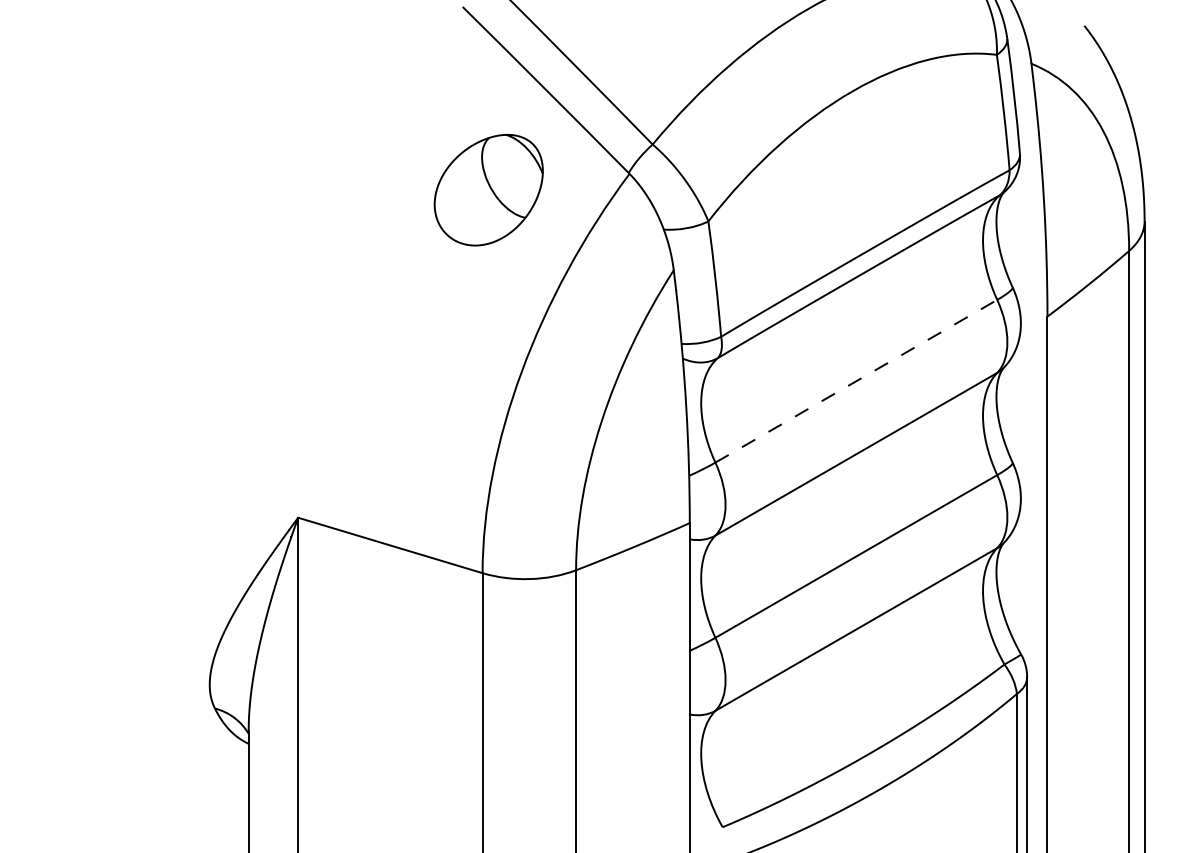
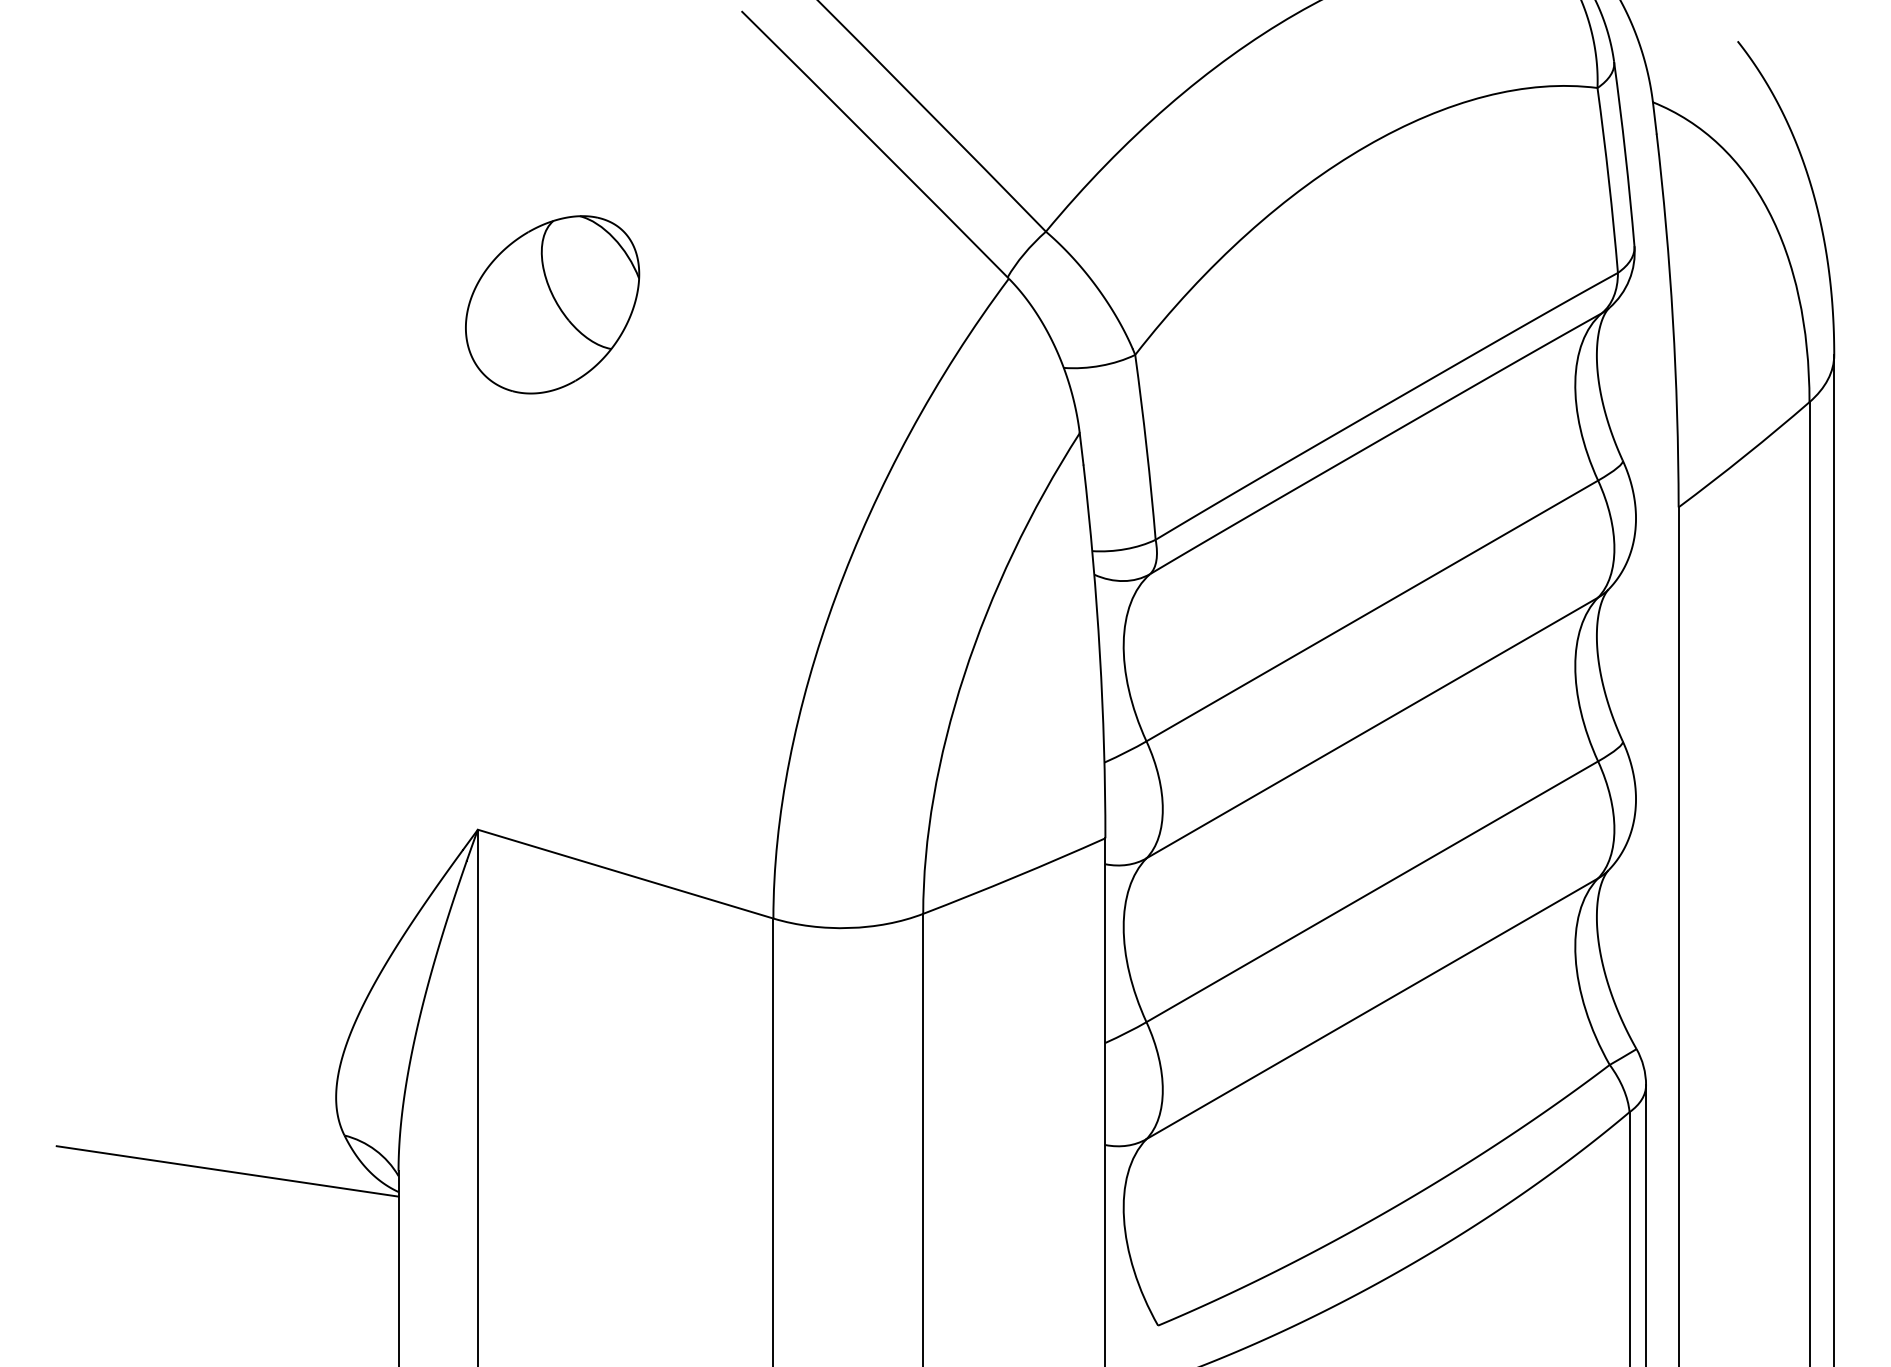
part: (488, 190) -> (552, 305), moved
line: (856, 381) -> (1372, 611), dashed -> solid
line: (141, 730) -> (226, 1170), added

